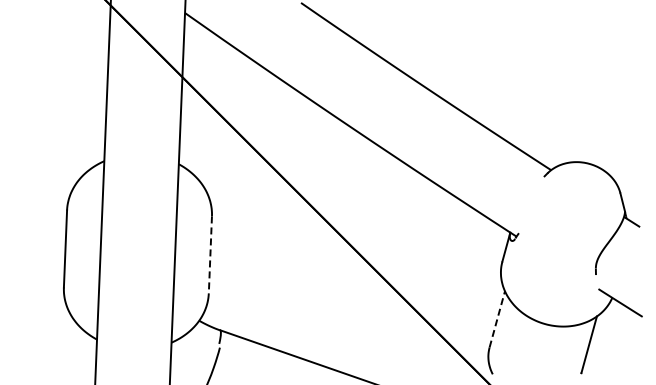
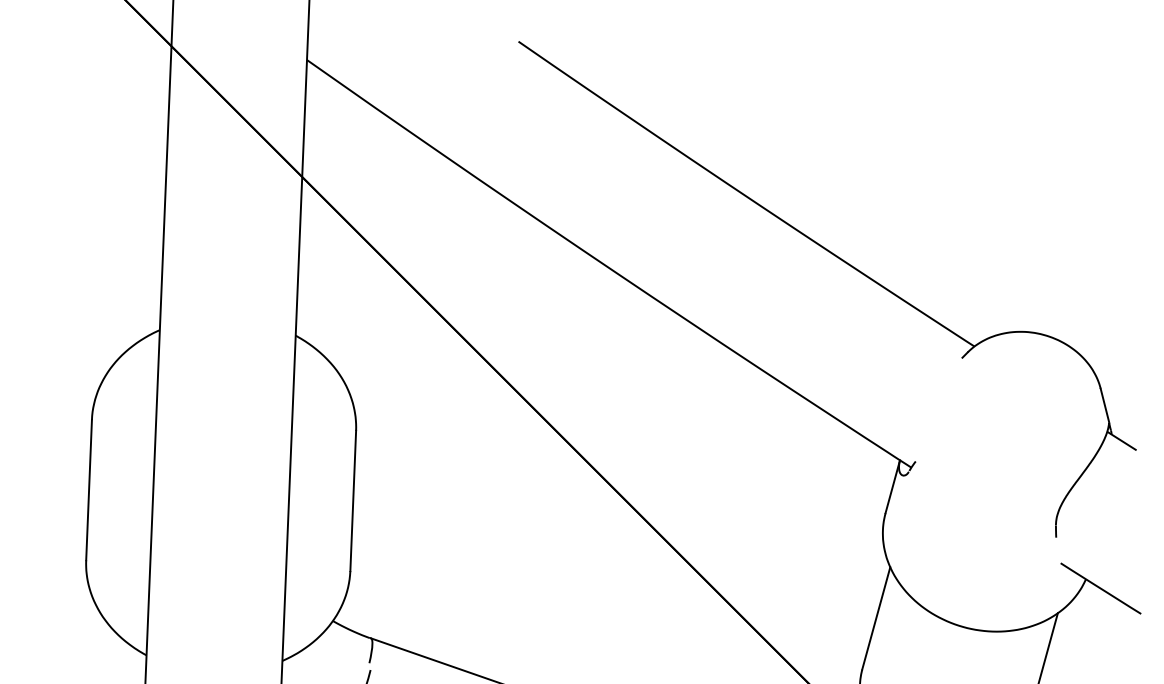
line: (210, 255) -> (353, 502), dashed -> solid
line: (497, 318) -> (876, 616), dashed -> solid

